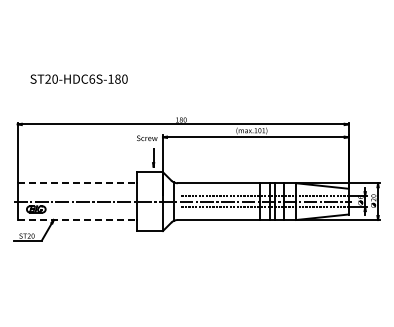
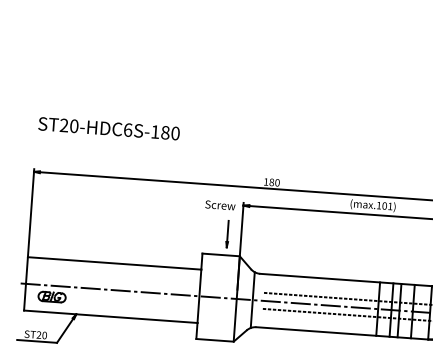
text: (78, 78) -> (108, 127), moved
line: (77, 183) -> (114, 263), dashed -> solid
line: (77, 220) -> (110, 317), dashed -> solid

